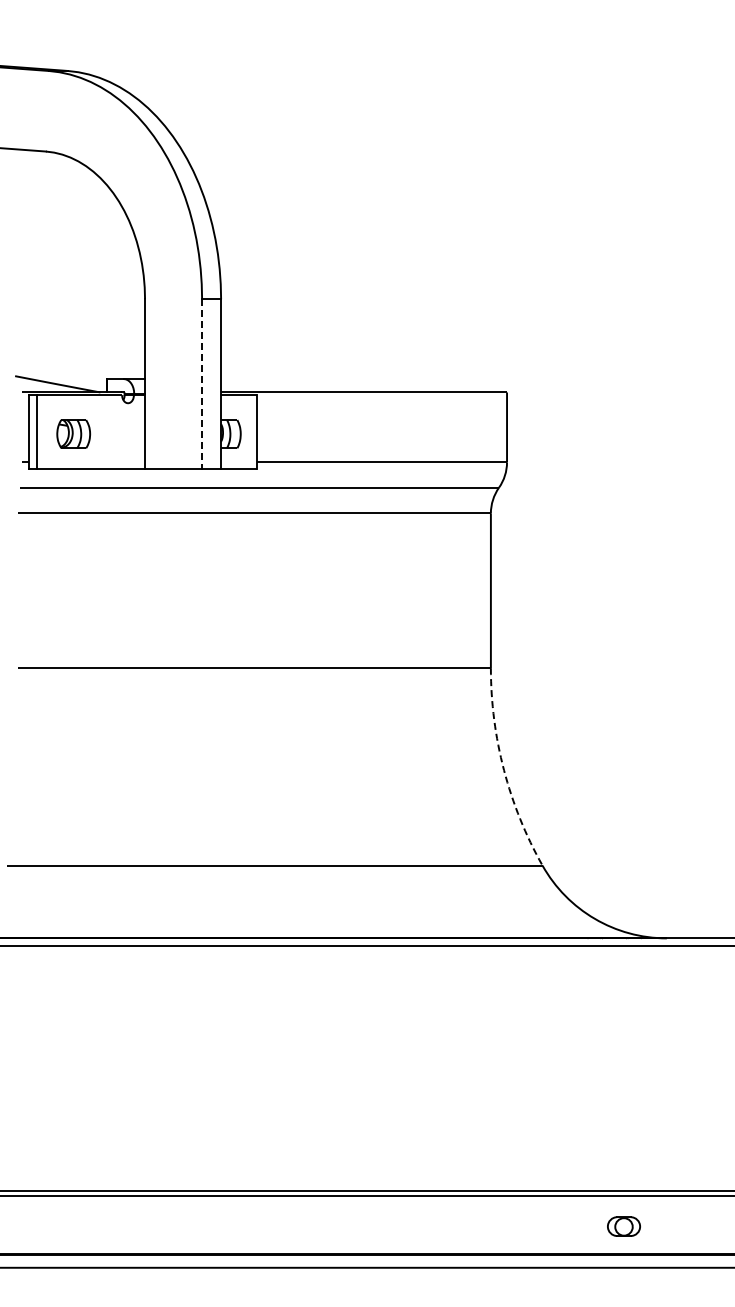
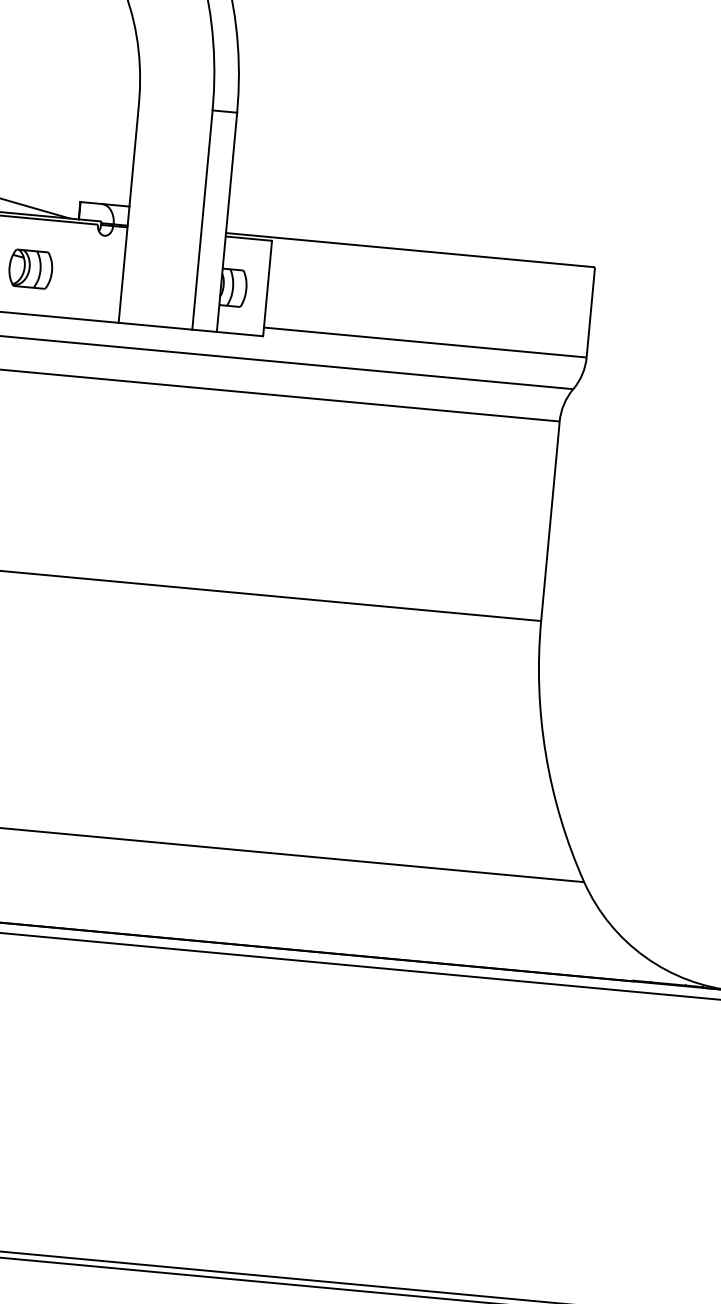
line: (202, 384) -> (202, 220), dashed -> solid
arc: (504, 770) -> (546, 754), dashed -> solid

